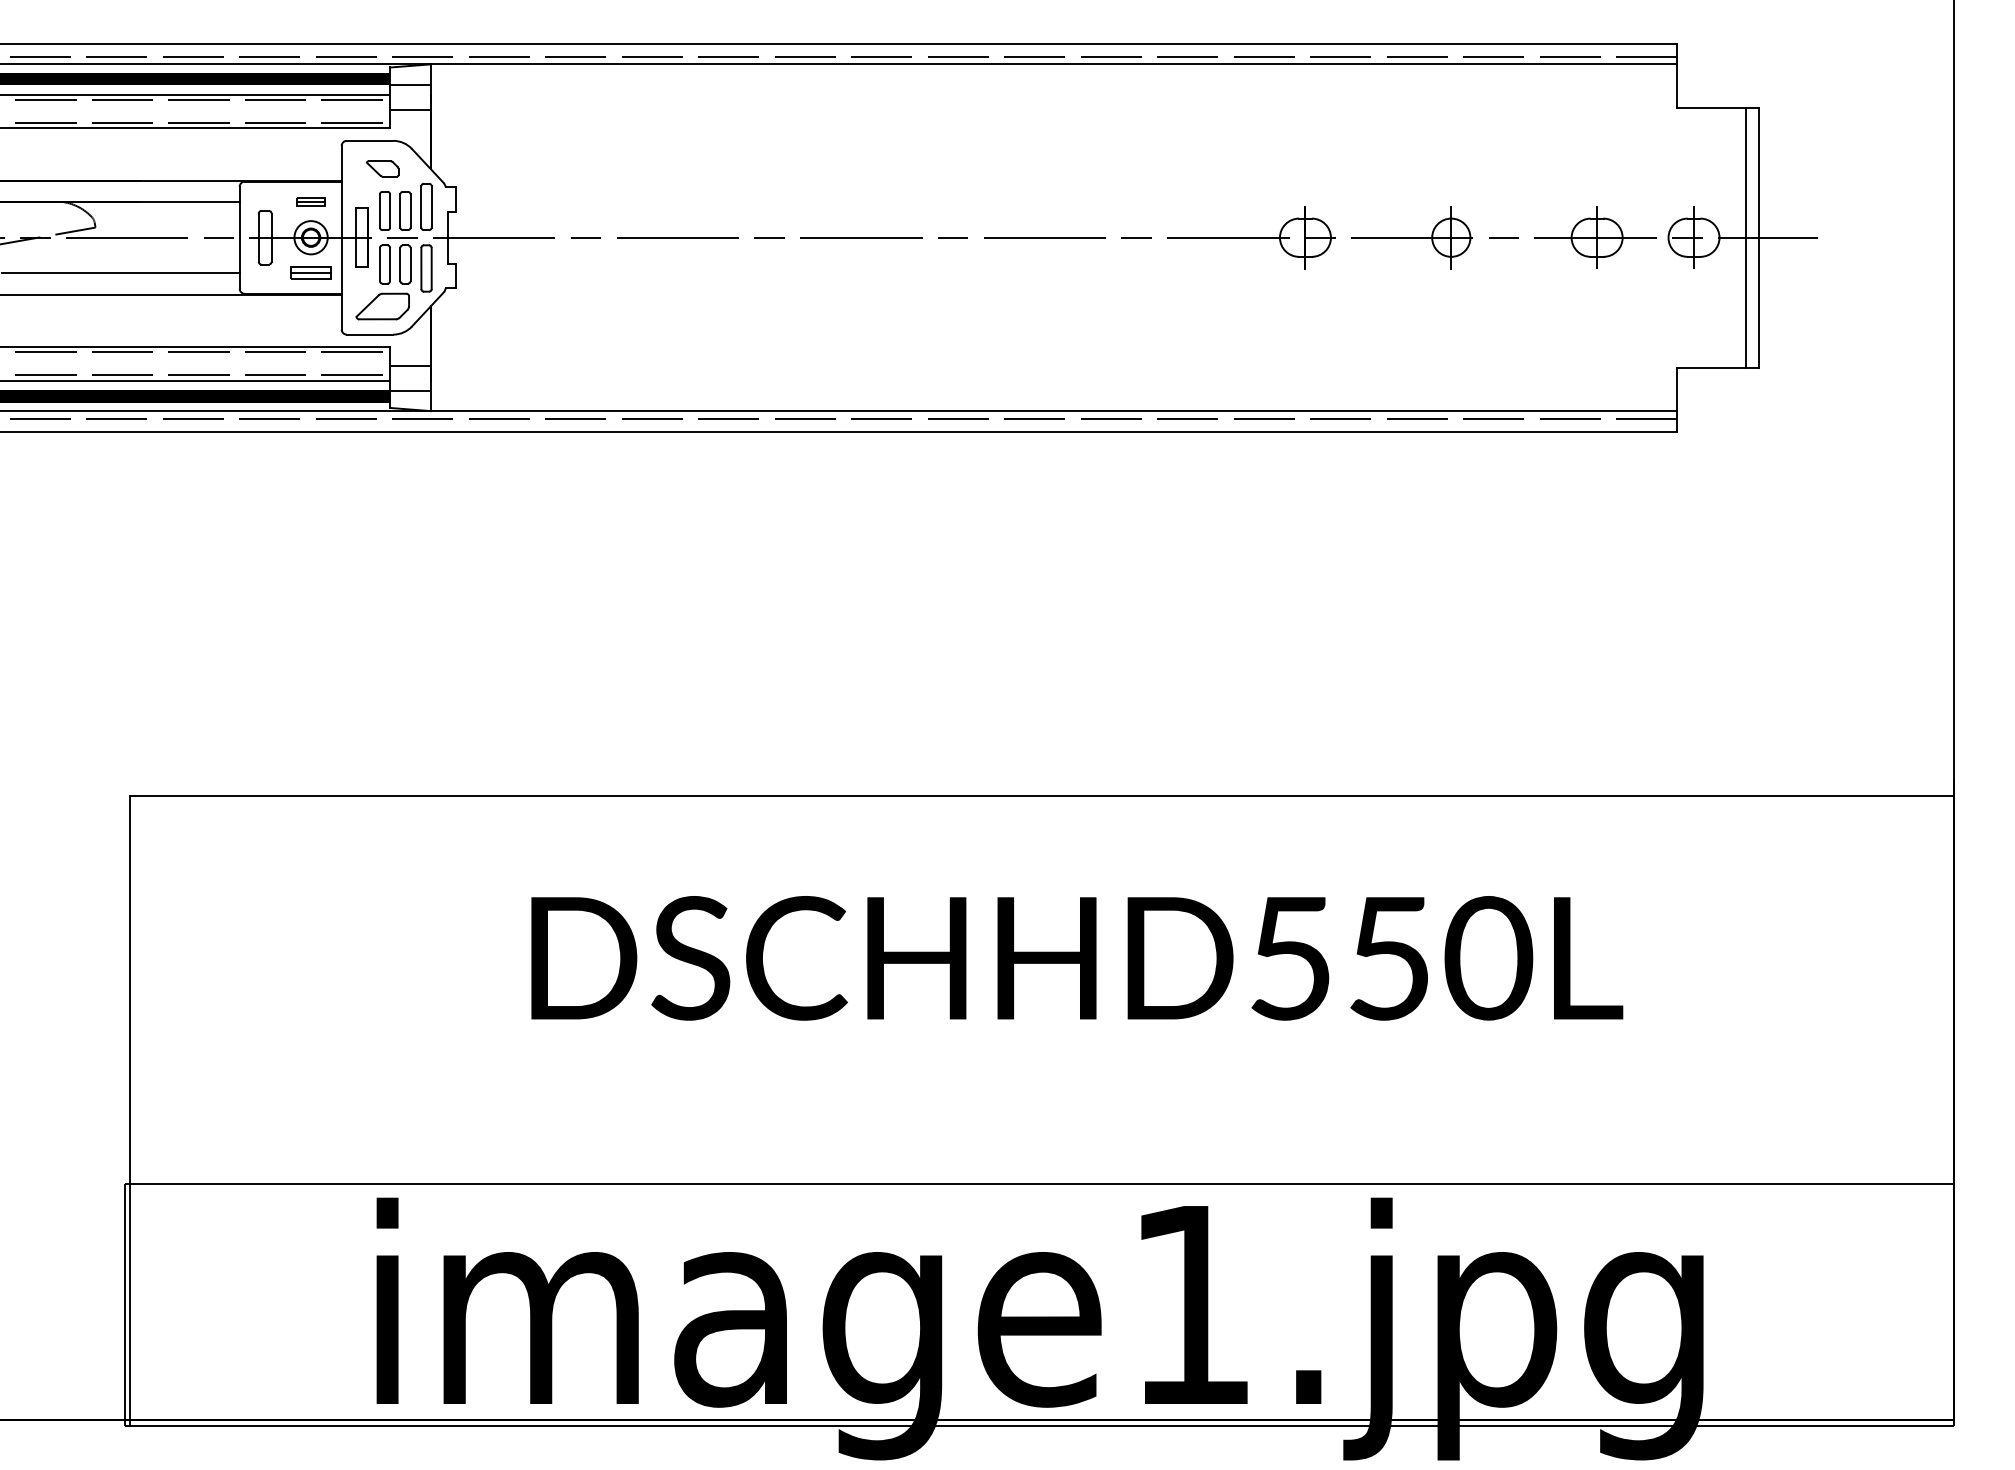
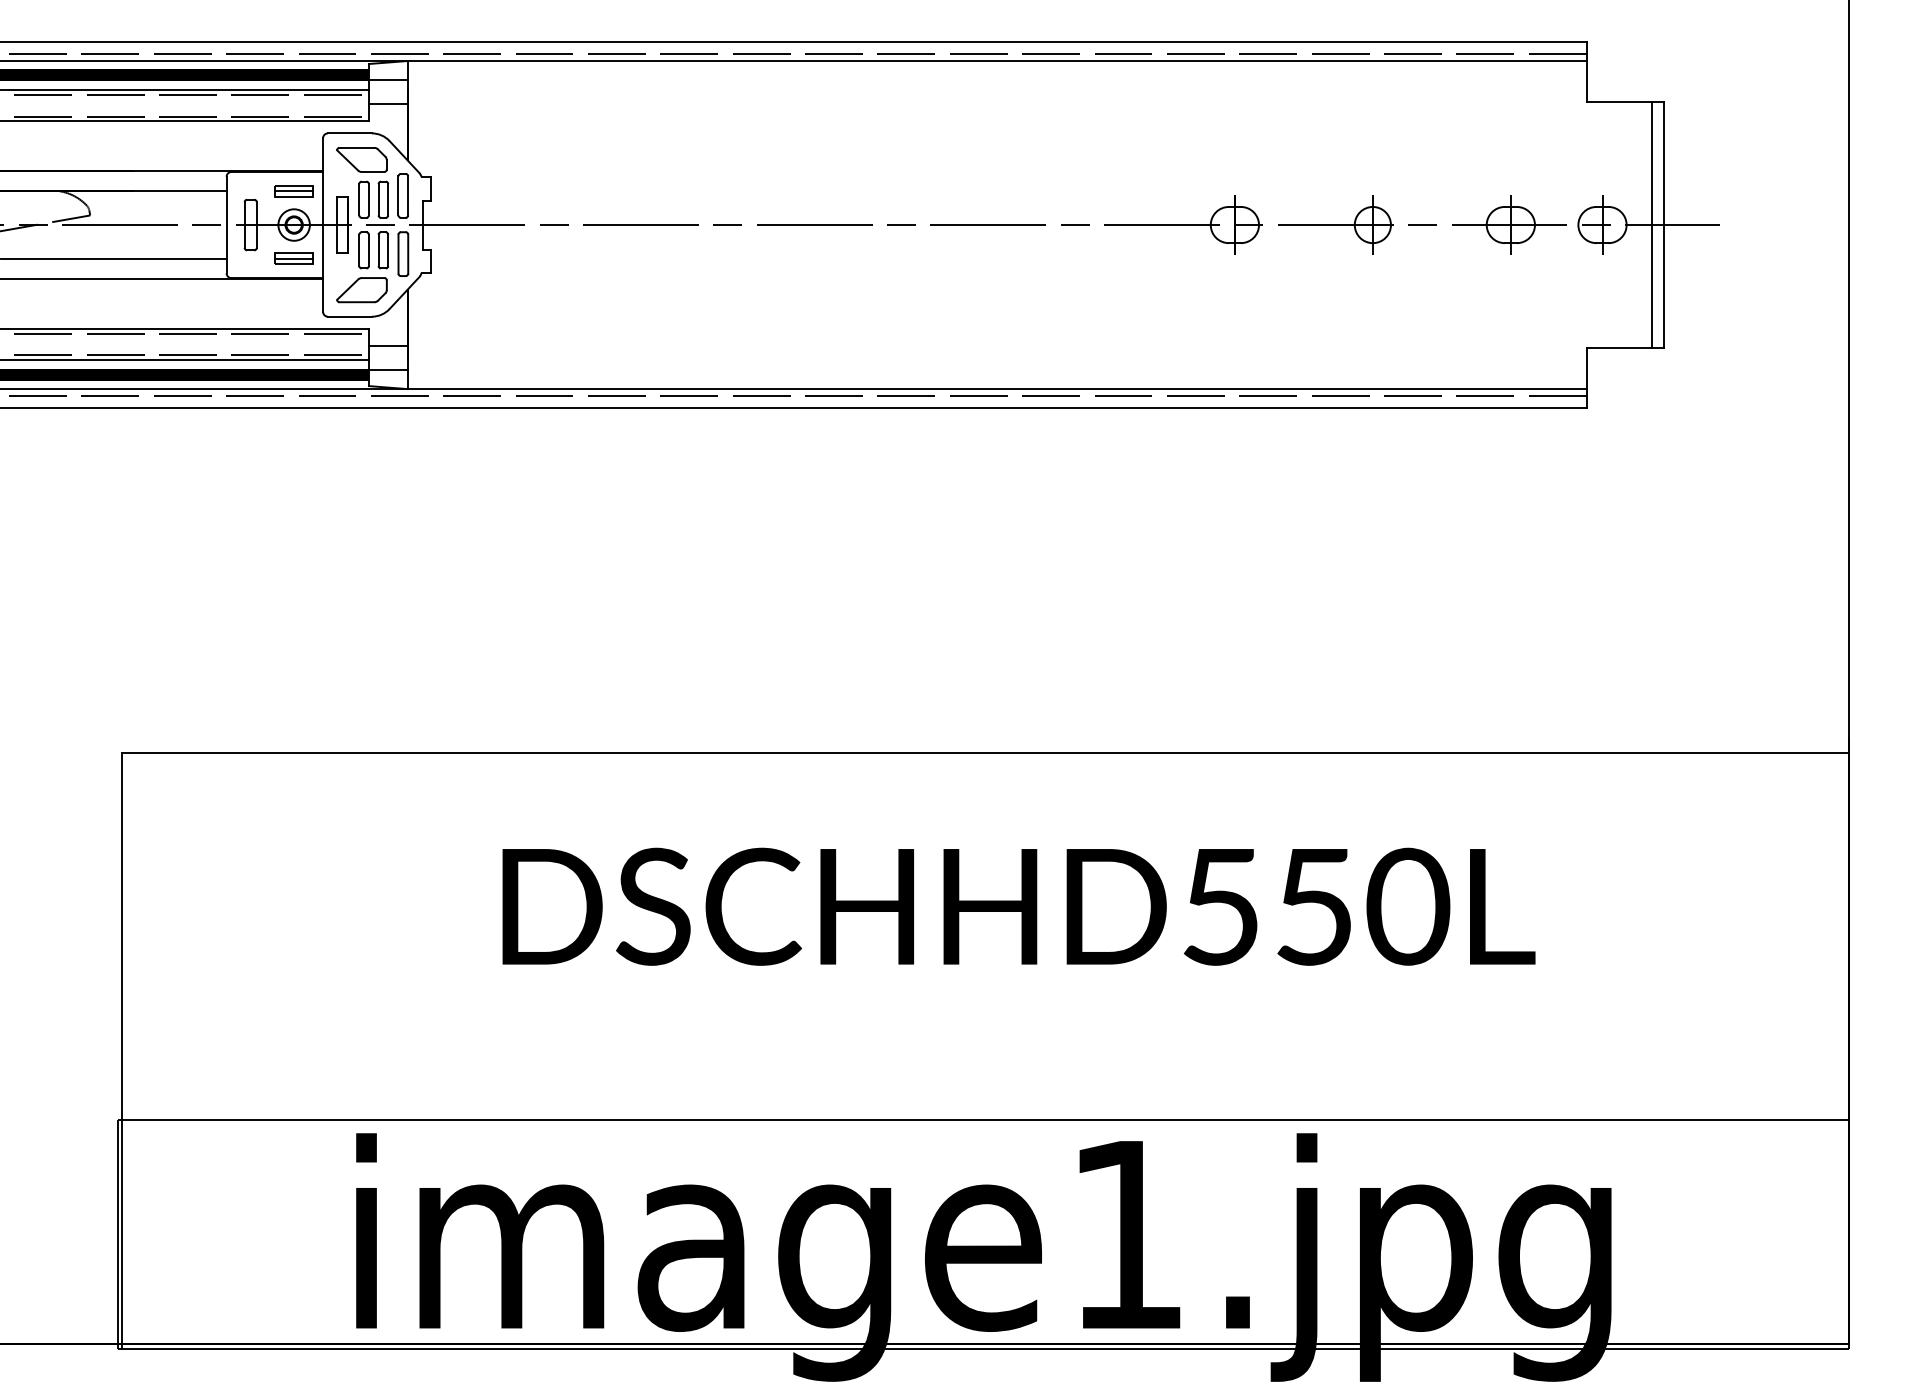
part: (382, 168) -> (361, 159), size x1.67
part: (310, 202) -> (293, 191), size x1.43

